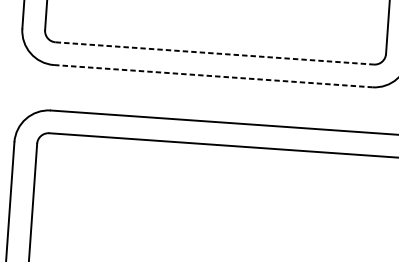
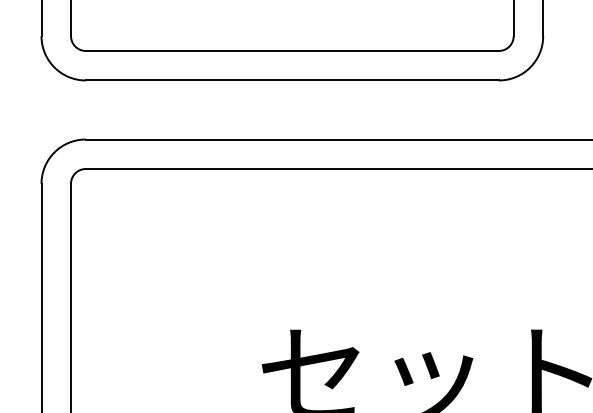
line: (214, 53) -> (292, 50), dashed -> solid
line: (213, 76) -> (292, 80), dashed -> solid

